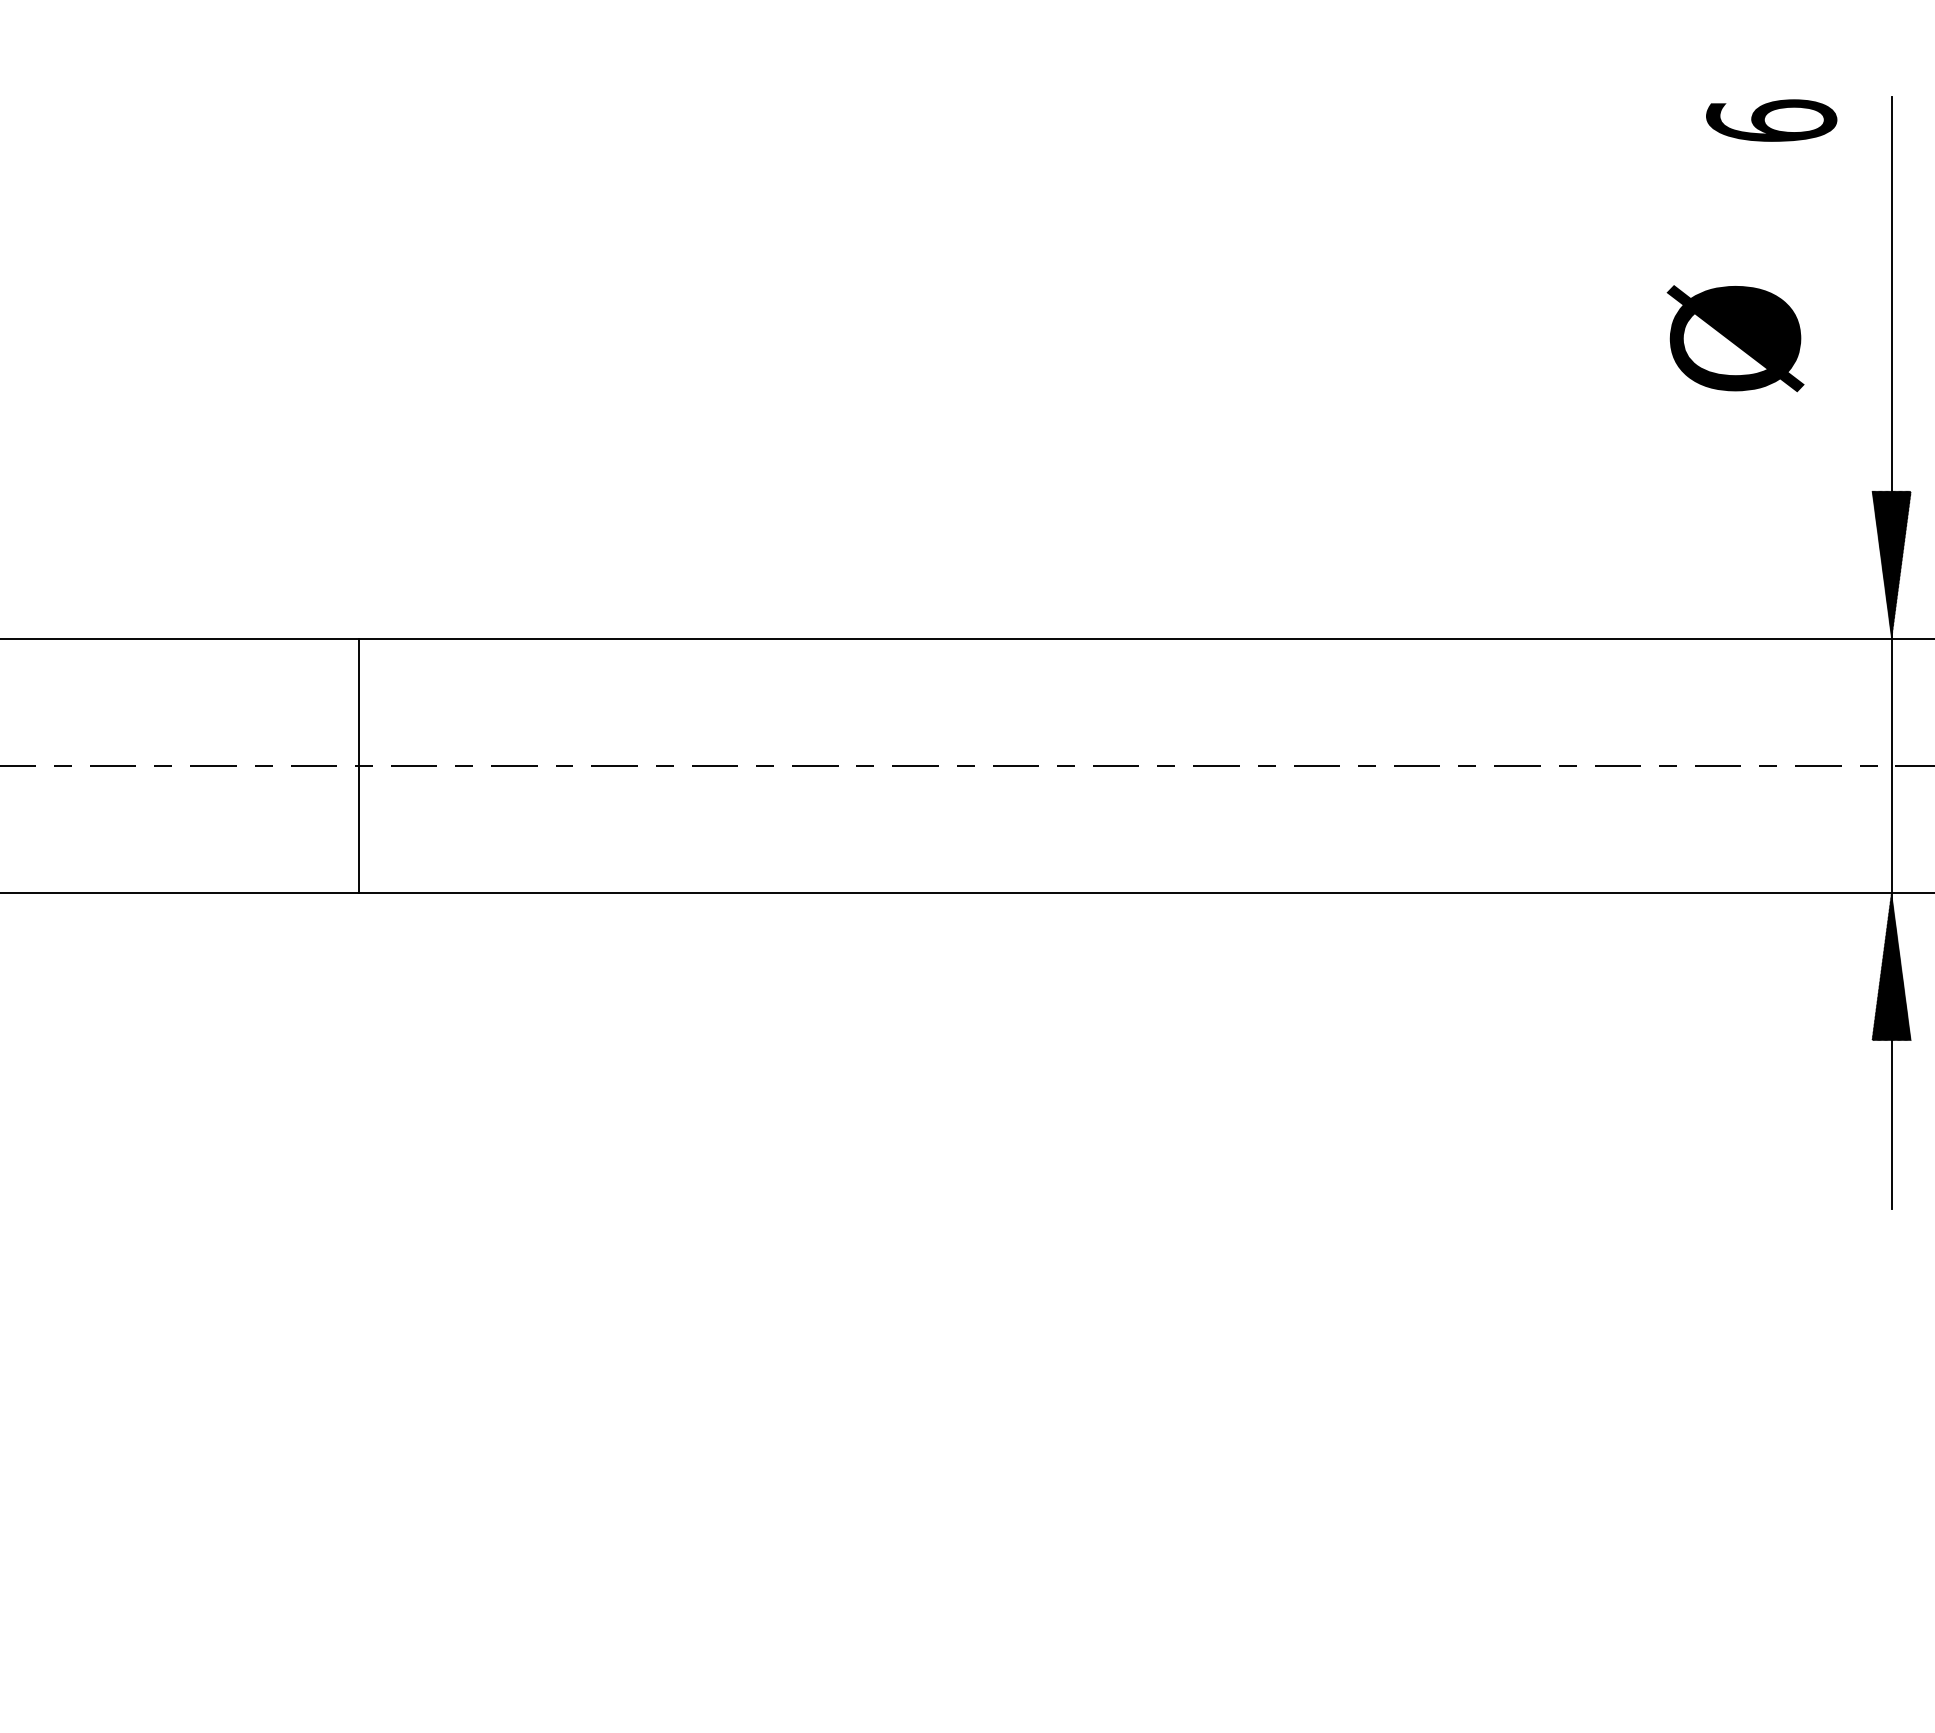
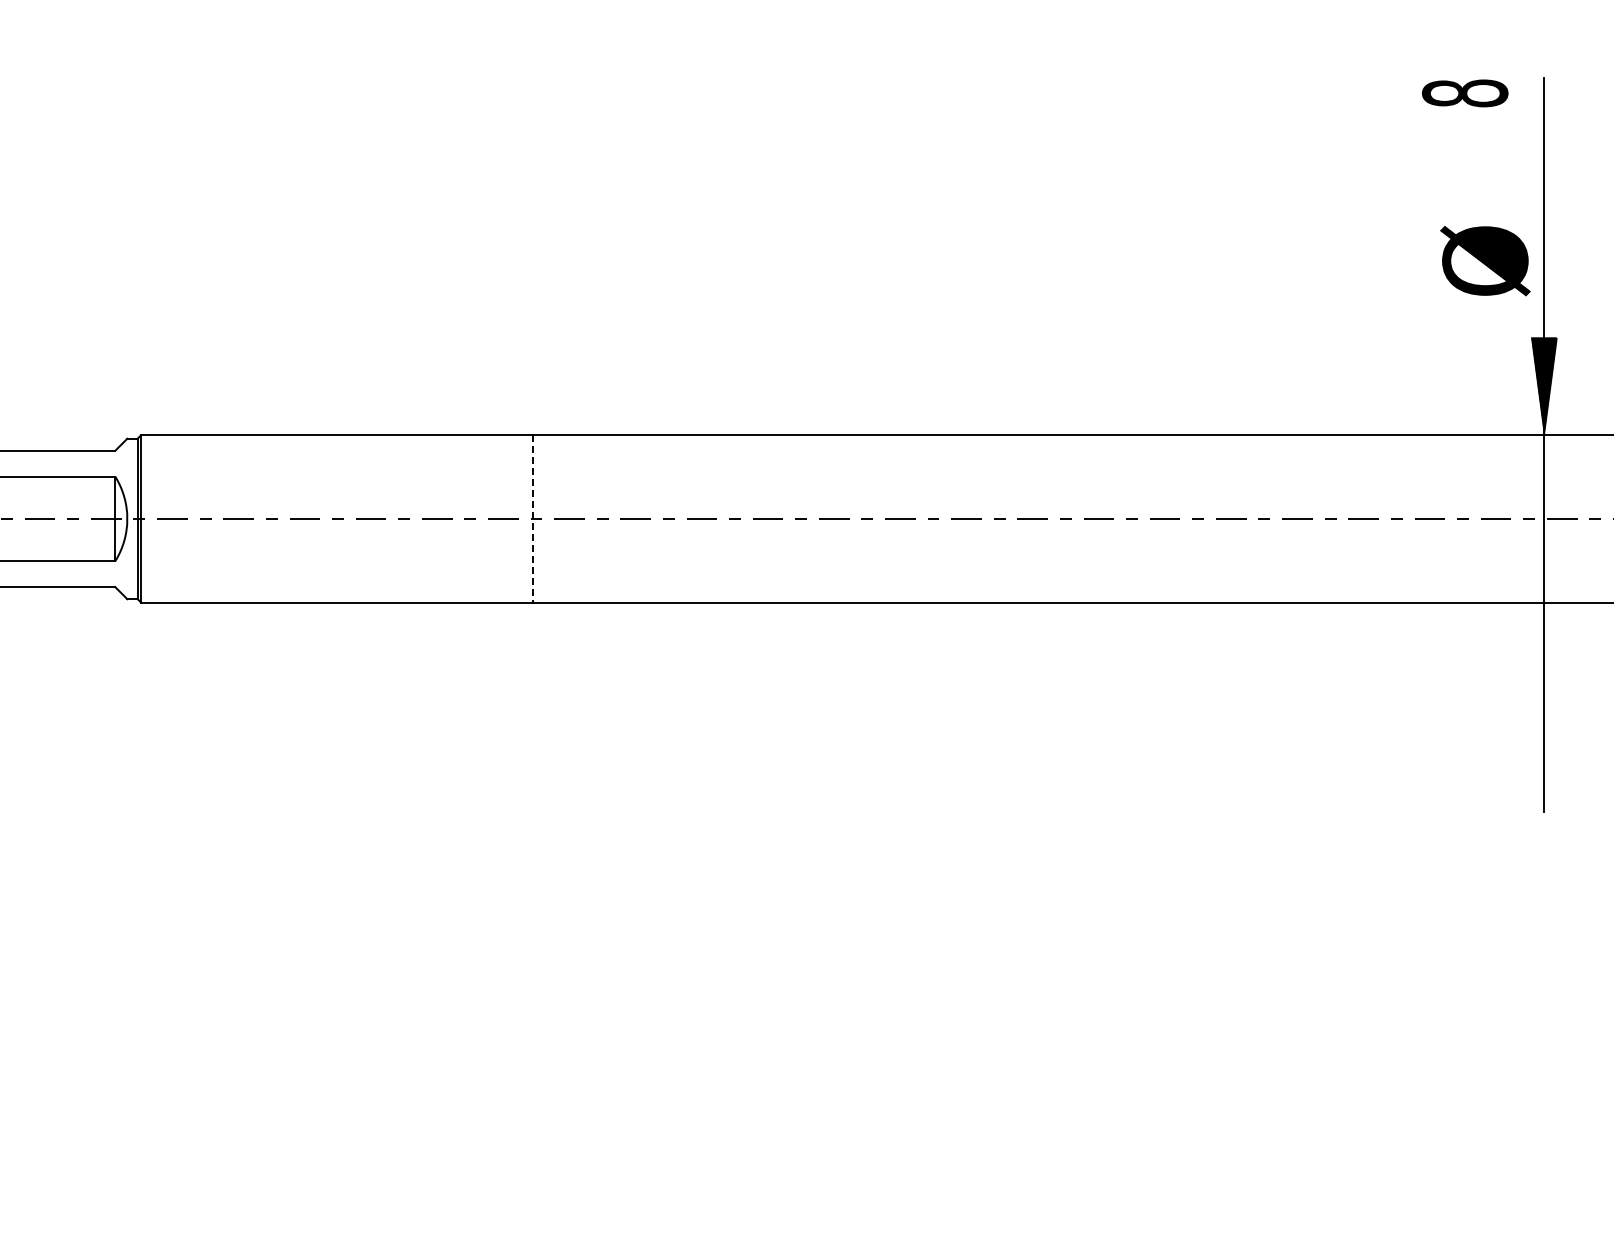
text: (1770, 120) -> (1464, 93), 6 -> 8
text: (1735, 339) -> (1485, 261), moved
line: (359, 765) -> (533, 518), solid -> dashed
hatch: (1891, 966) -> (1544, 651), removed

